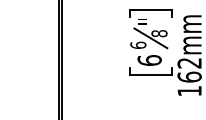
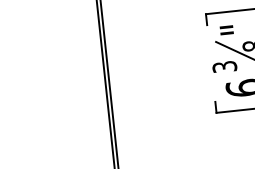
text: (138, 44) -> (224, 65), 6 -> 3

